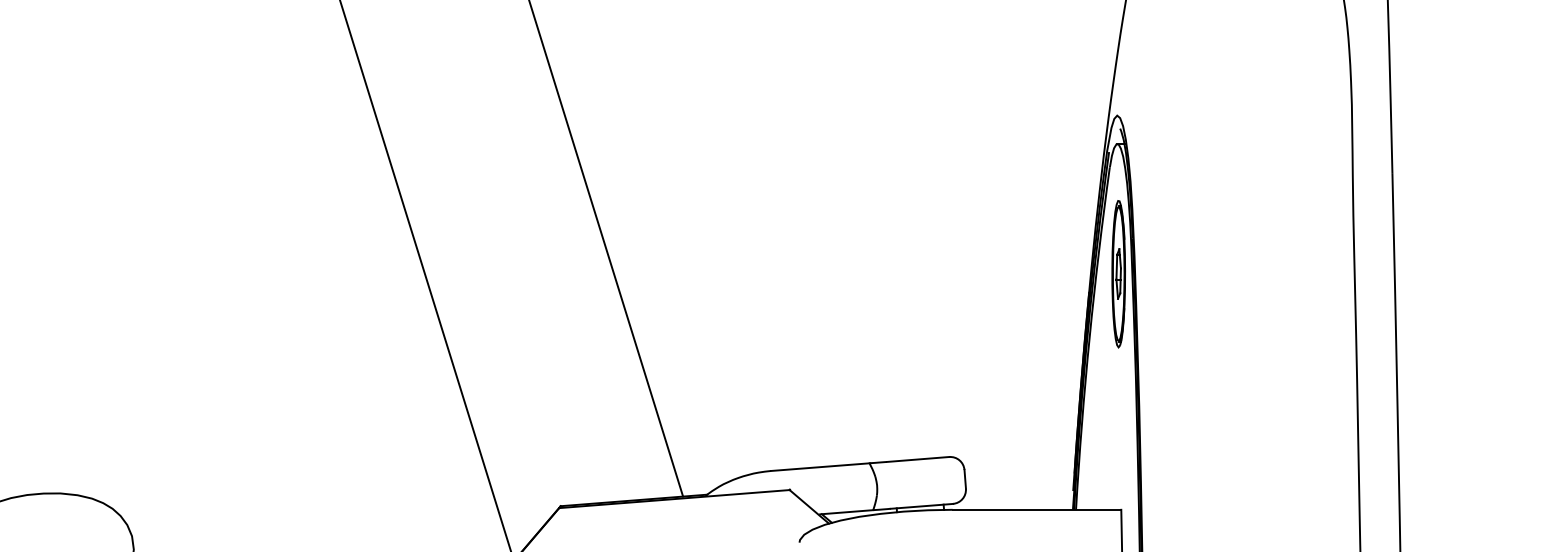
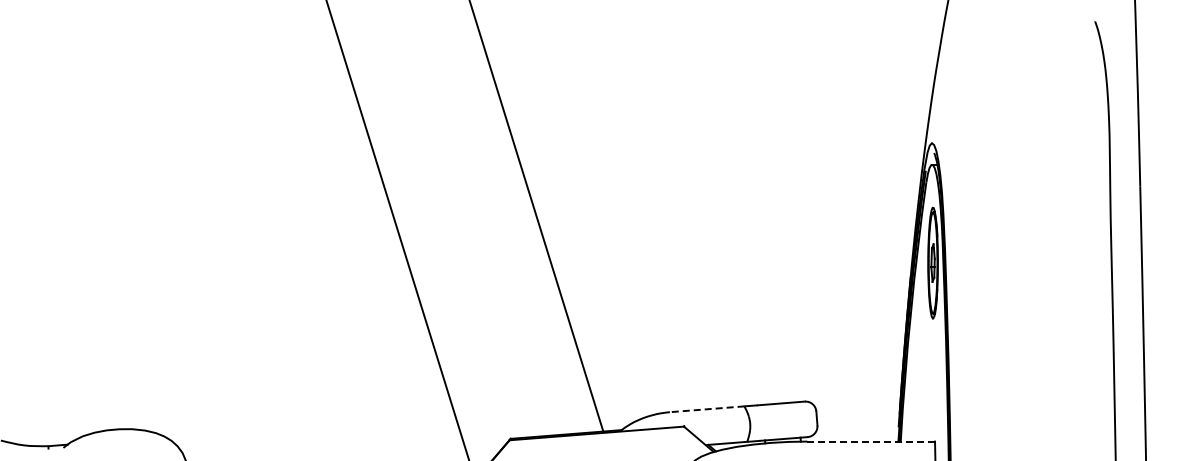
line: (819, 467) -> (706, 409), solid -> dashed
line: (1037, 509) -> (871, 441), solid -> dashed

